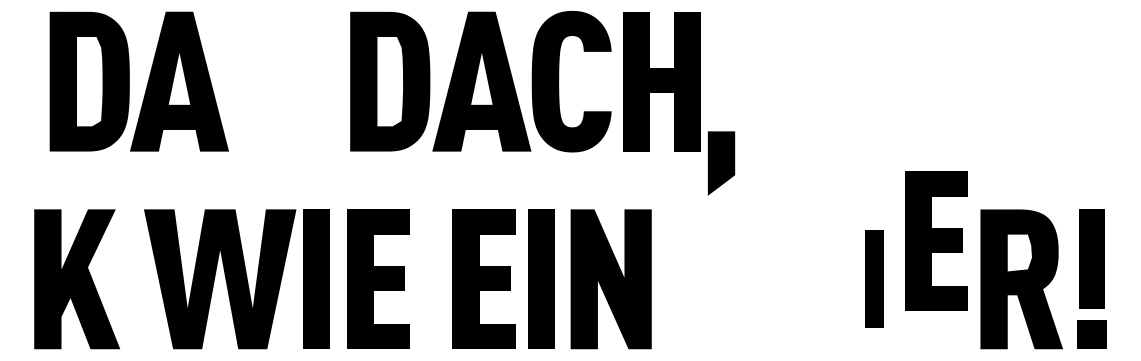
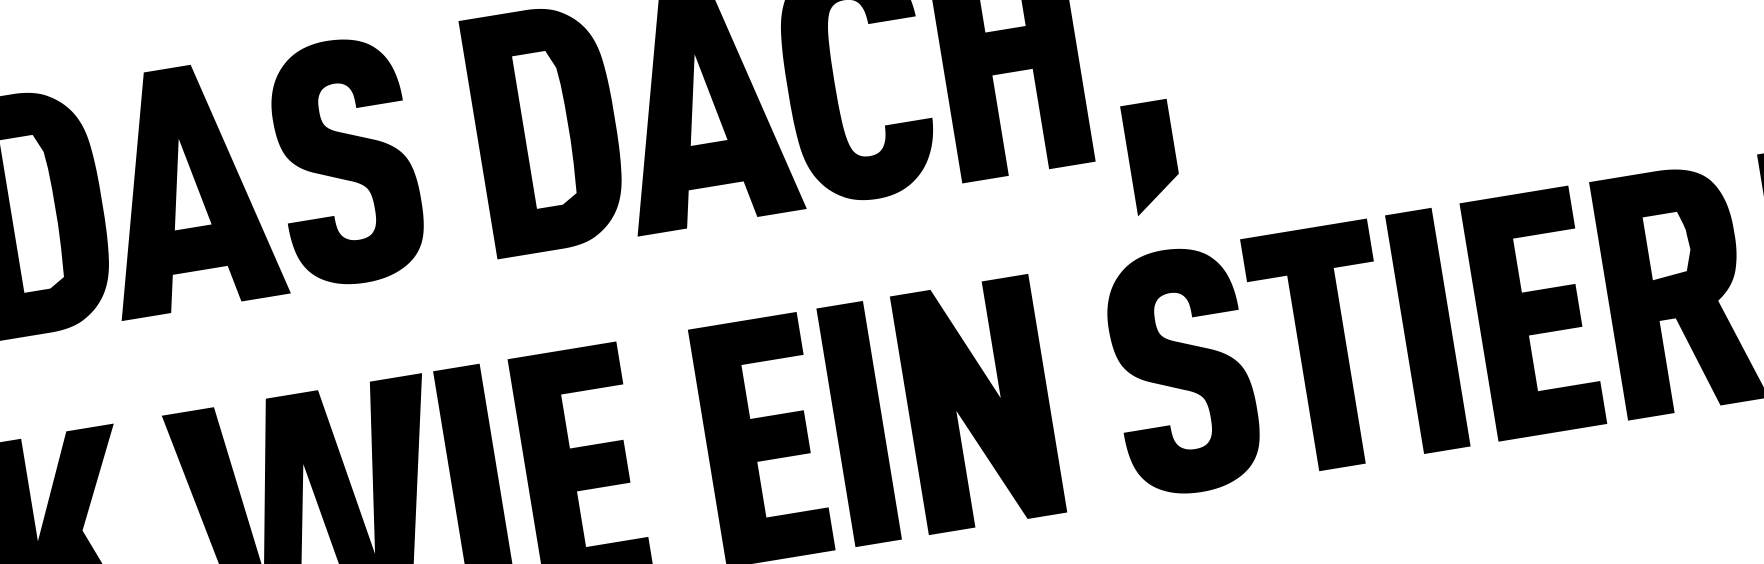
fill: (272, 81) -> (345, 161), added
part: (721, 163) -> (1152, 157), moved
part: (936, 240) -> (1533, 312), moved
part: (874, 278) -> (1427, 329), size x1.43
fill: (730, 279) -> (1182, 371), added
fill: (812, 279) -> (1322, 348), added

